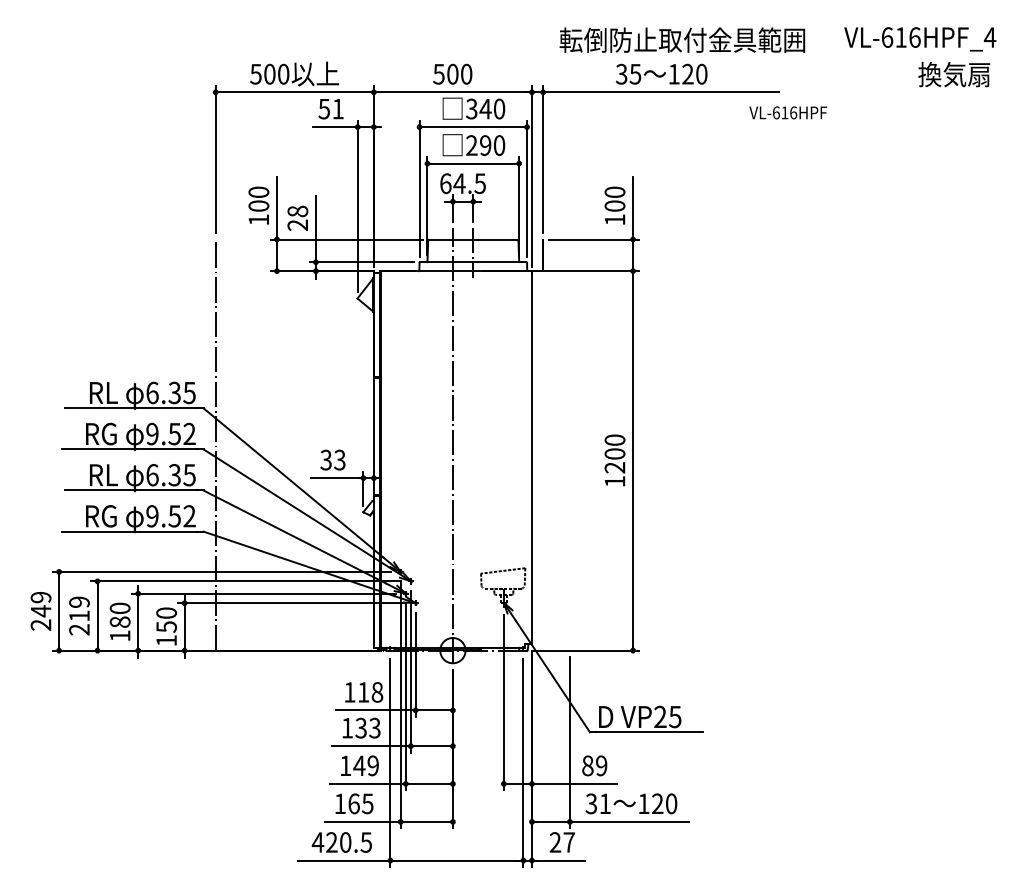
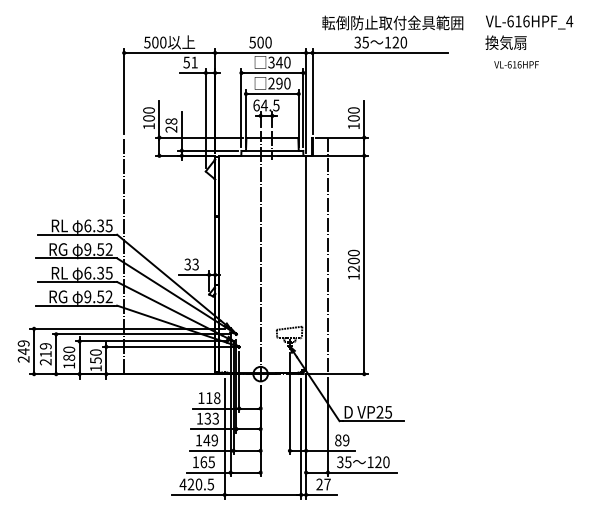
text: (953, 74) -> (505, 42), moved
text: (788, 112) -> (516, 64), moved
line: (569, 444) -> (327, 255), added
text: (605, 804) -> (348, 462), 31 -> 35

